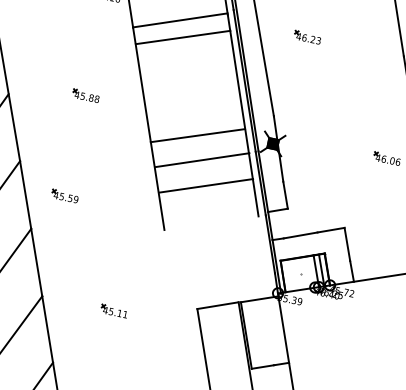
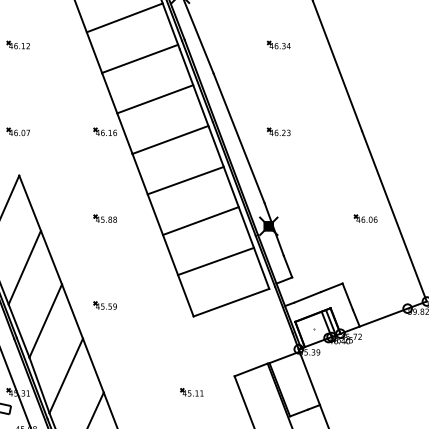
line: (182, 37) -> (185, 180), moved
line: (197, 135) -> (215, 261), moved
line: (201, 160) -> (200, 221), moved
line: (206, 185) -> (231, 302), moved
part: (113, 311) -> (191, 392), moved

